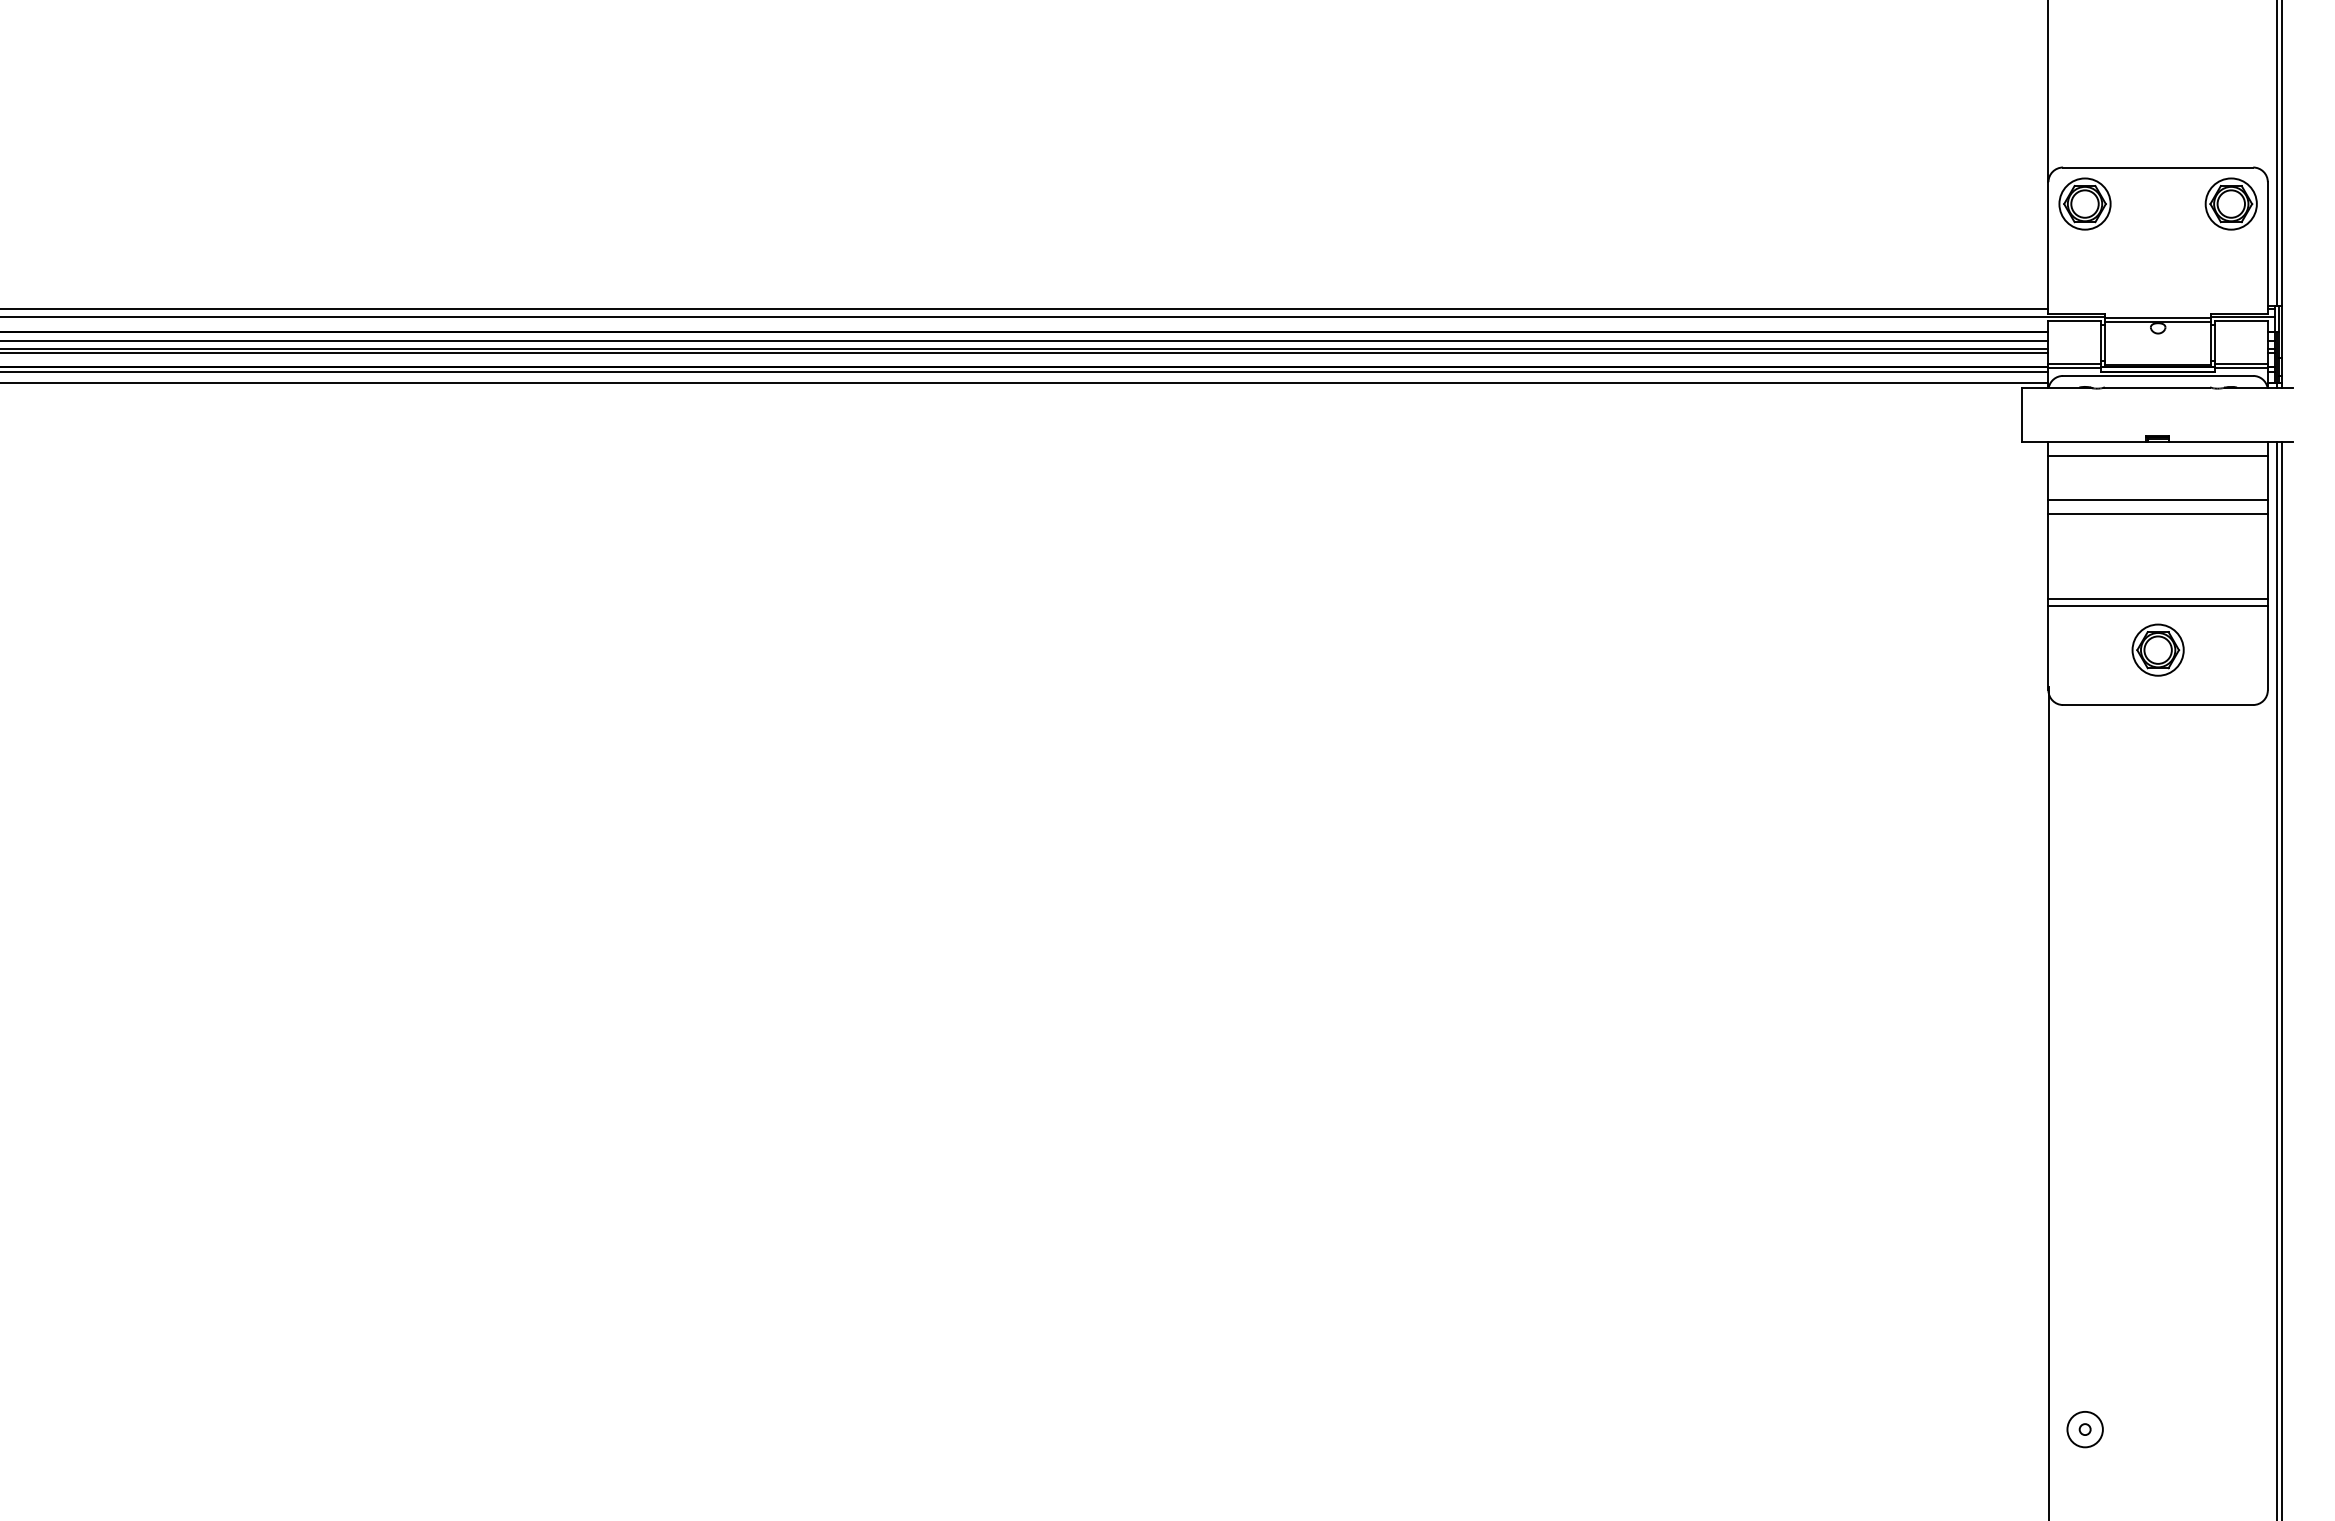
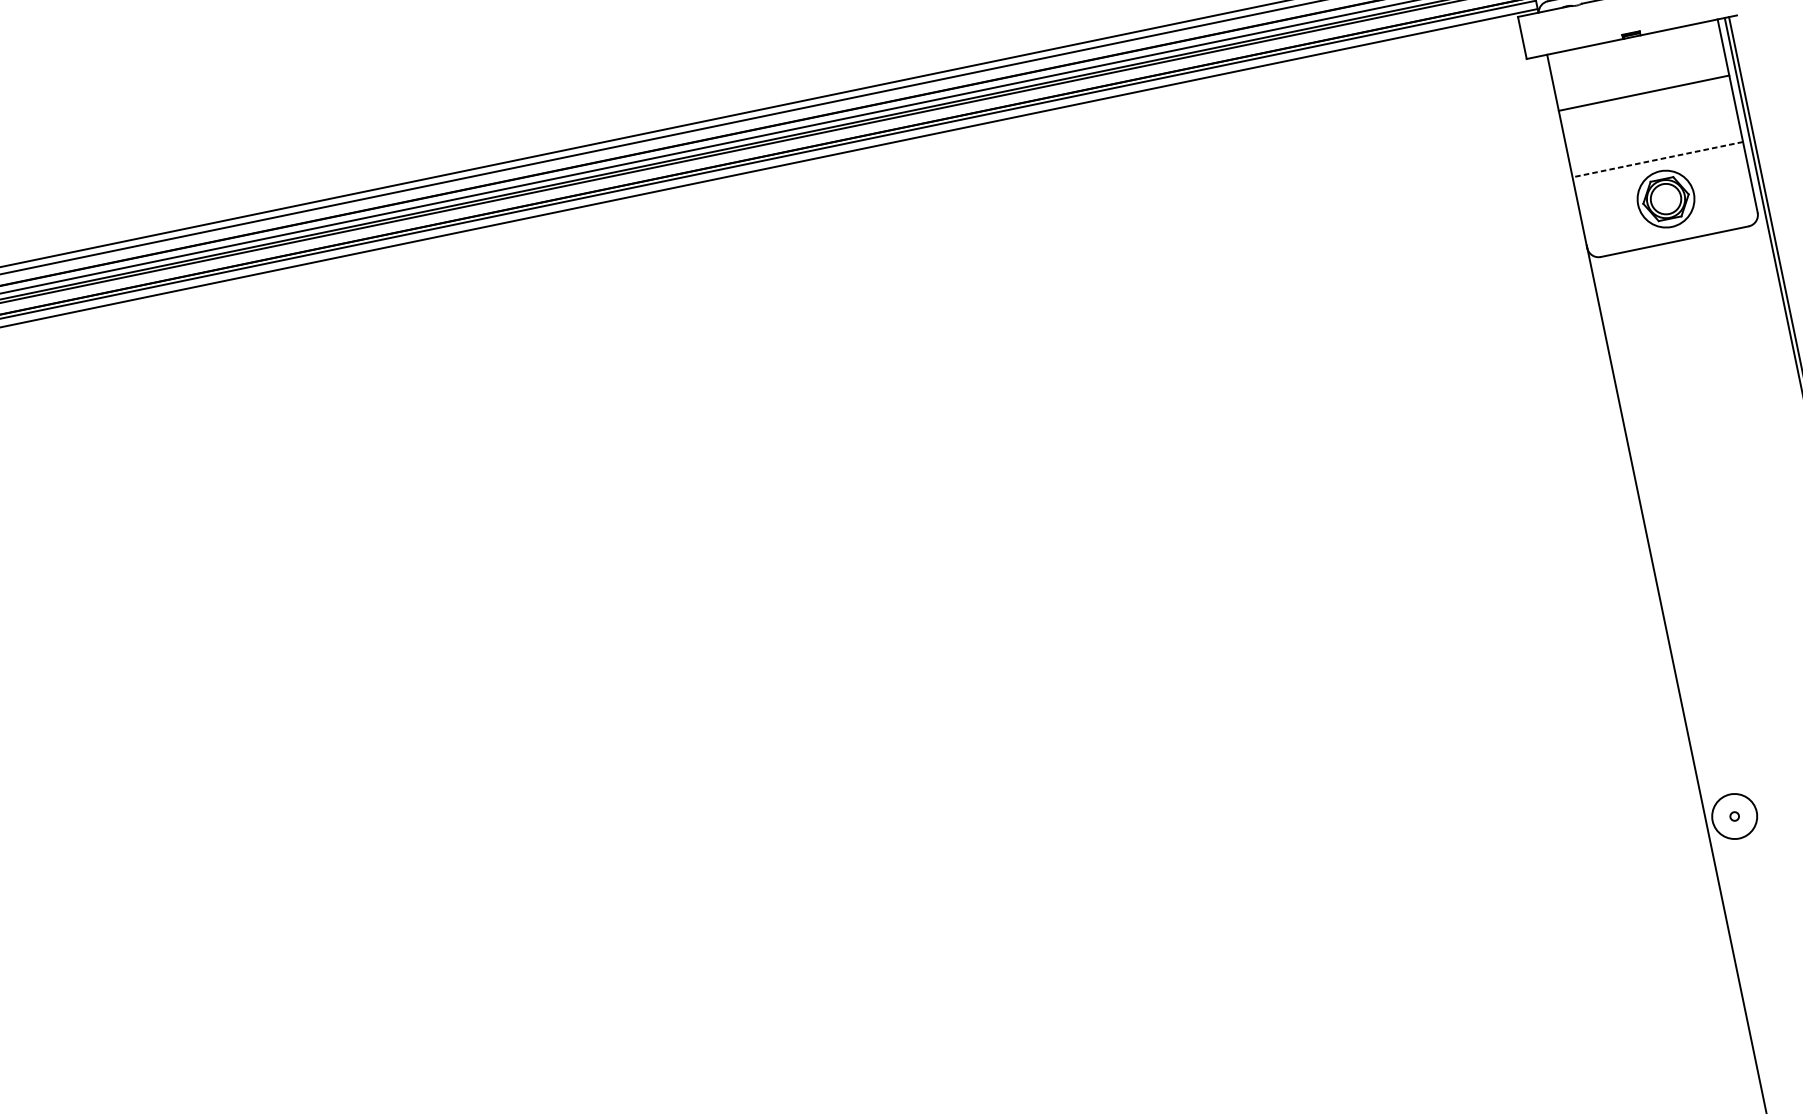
line: (2157, 456) -> (1634, 48), removed
line: (2157, 500) -> (1641, 82), removed
line: (2158, 599) -> (1658, 159), solid -> dashed
line: (2157, 606) -> (1658, 165), removed
part: (2157, 649) -> (1665, 198), size x1.4
circle: (2084, 1429) -> (1734, 816), size x1.6

